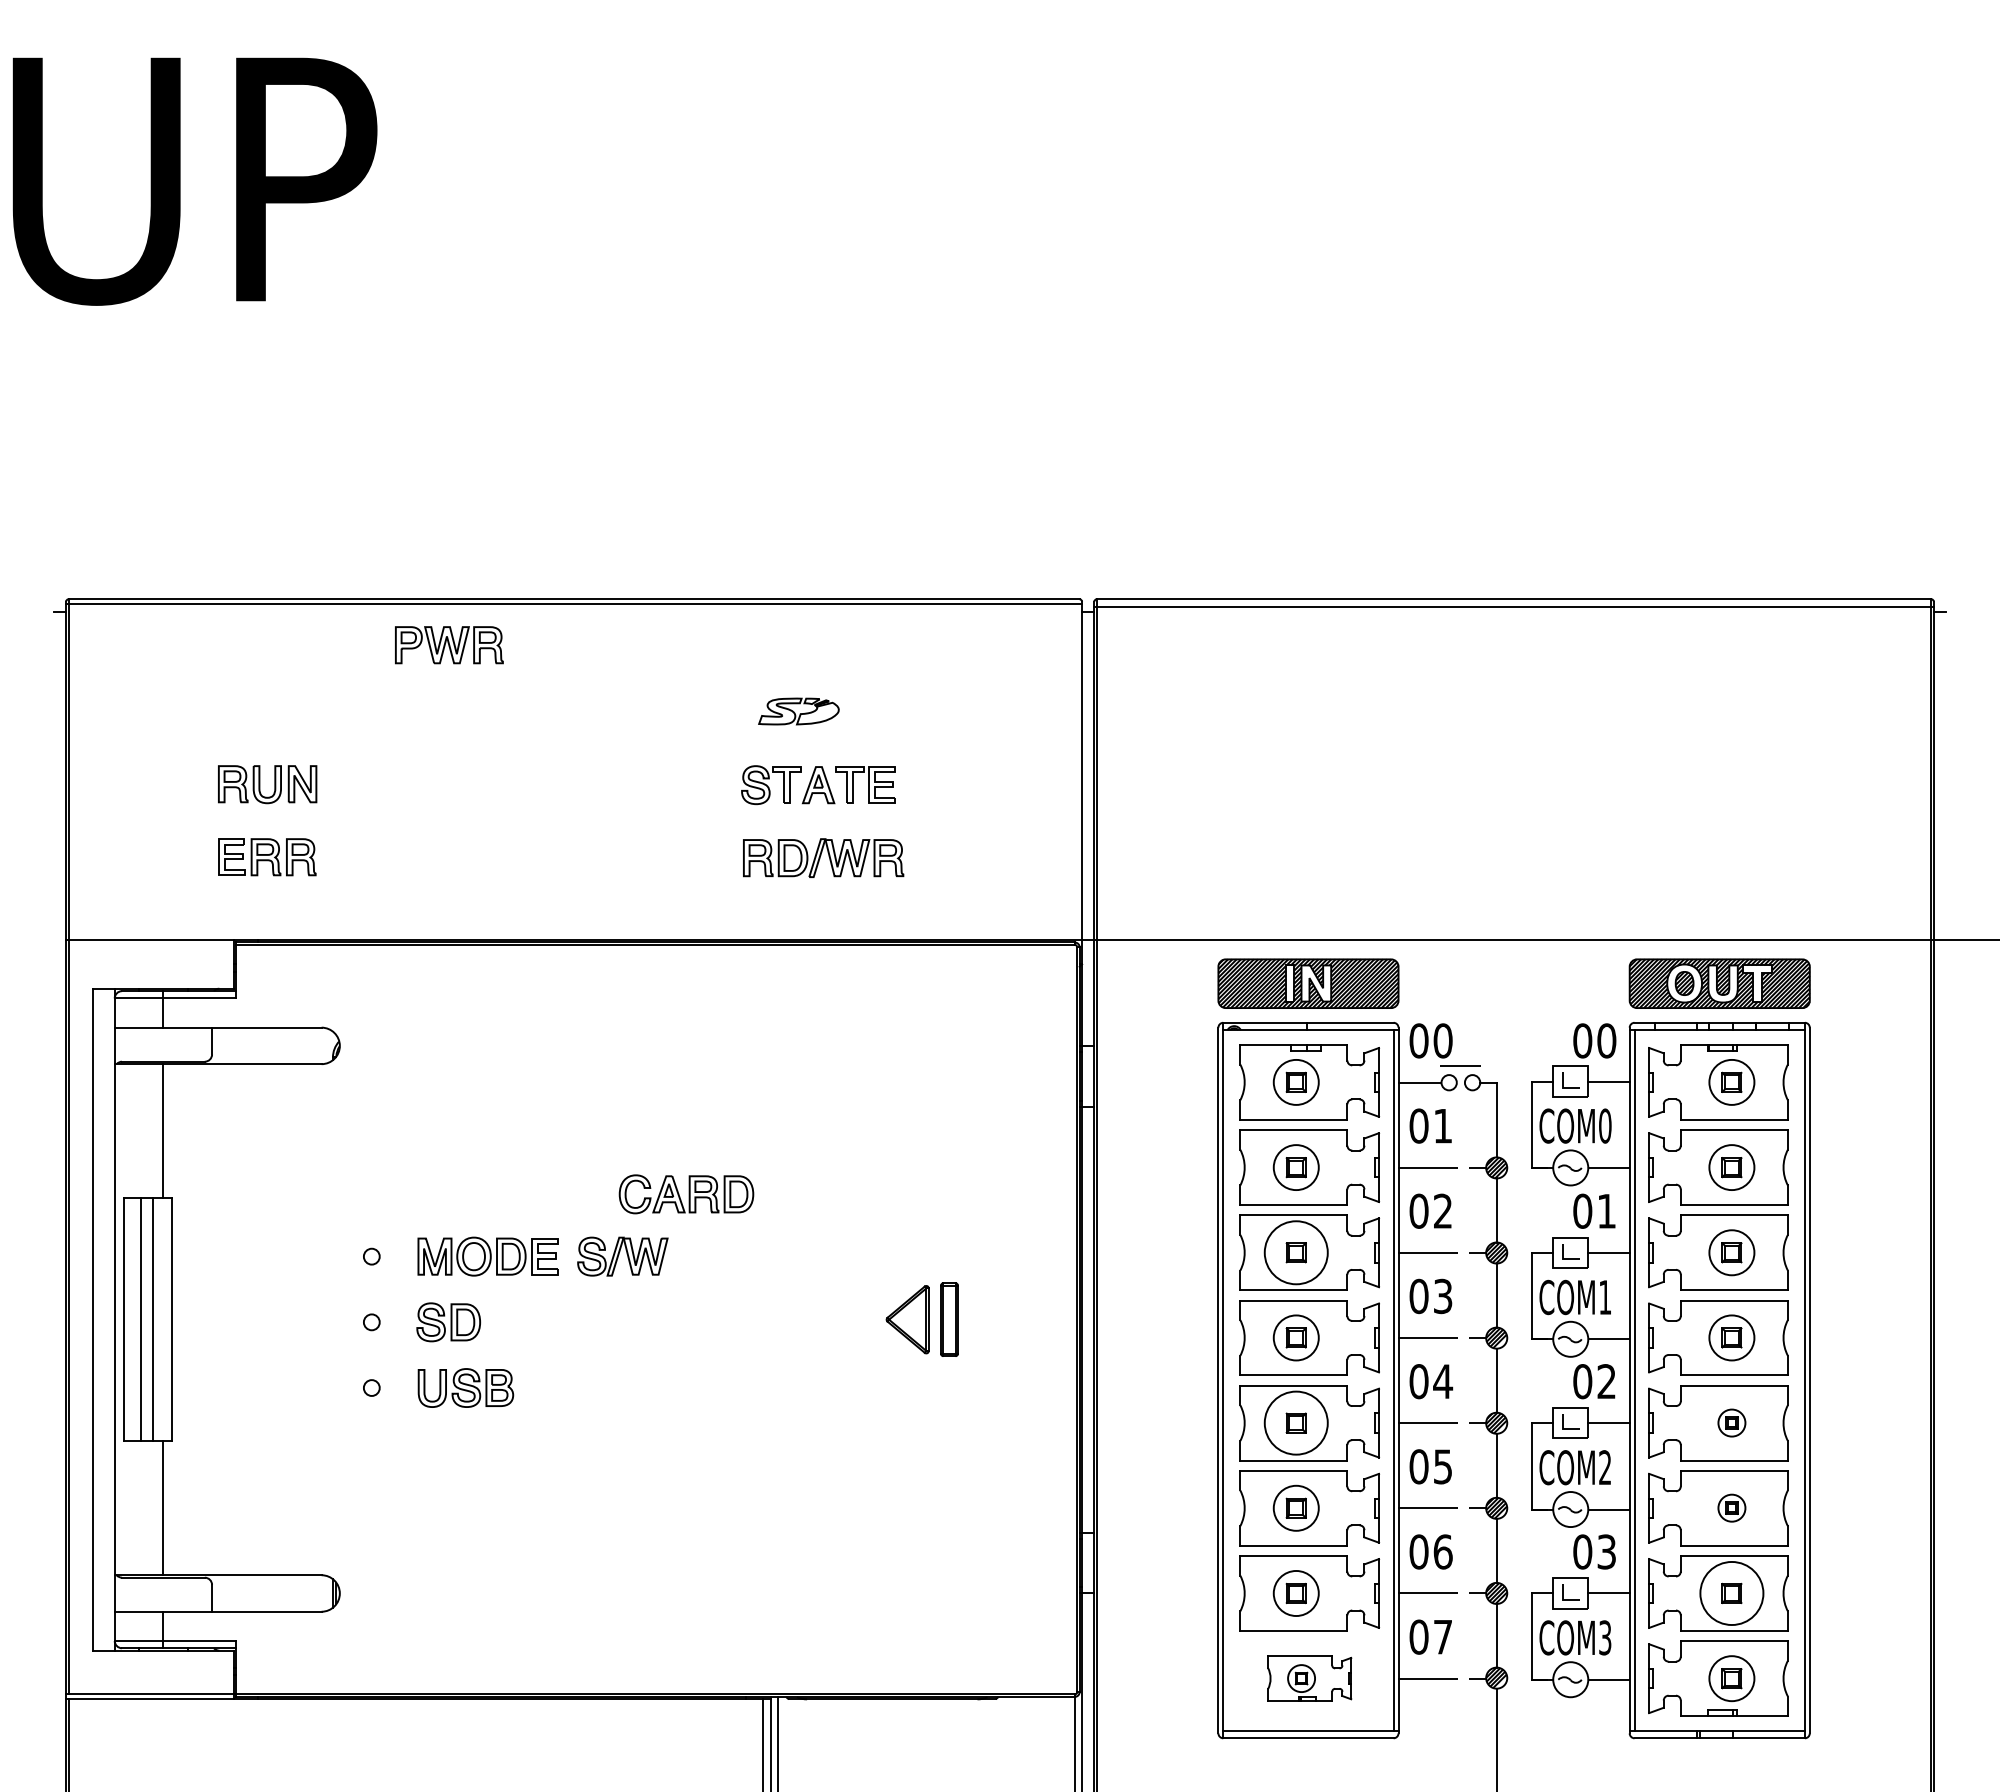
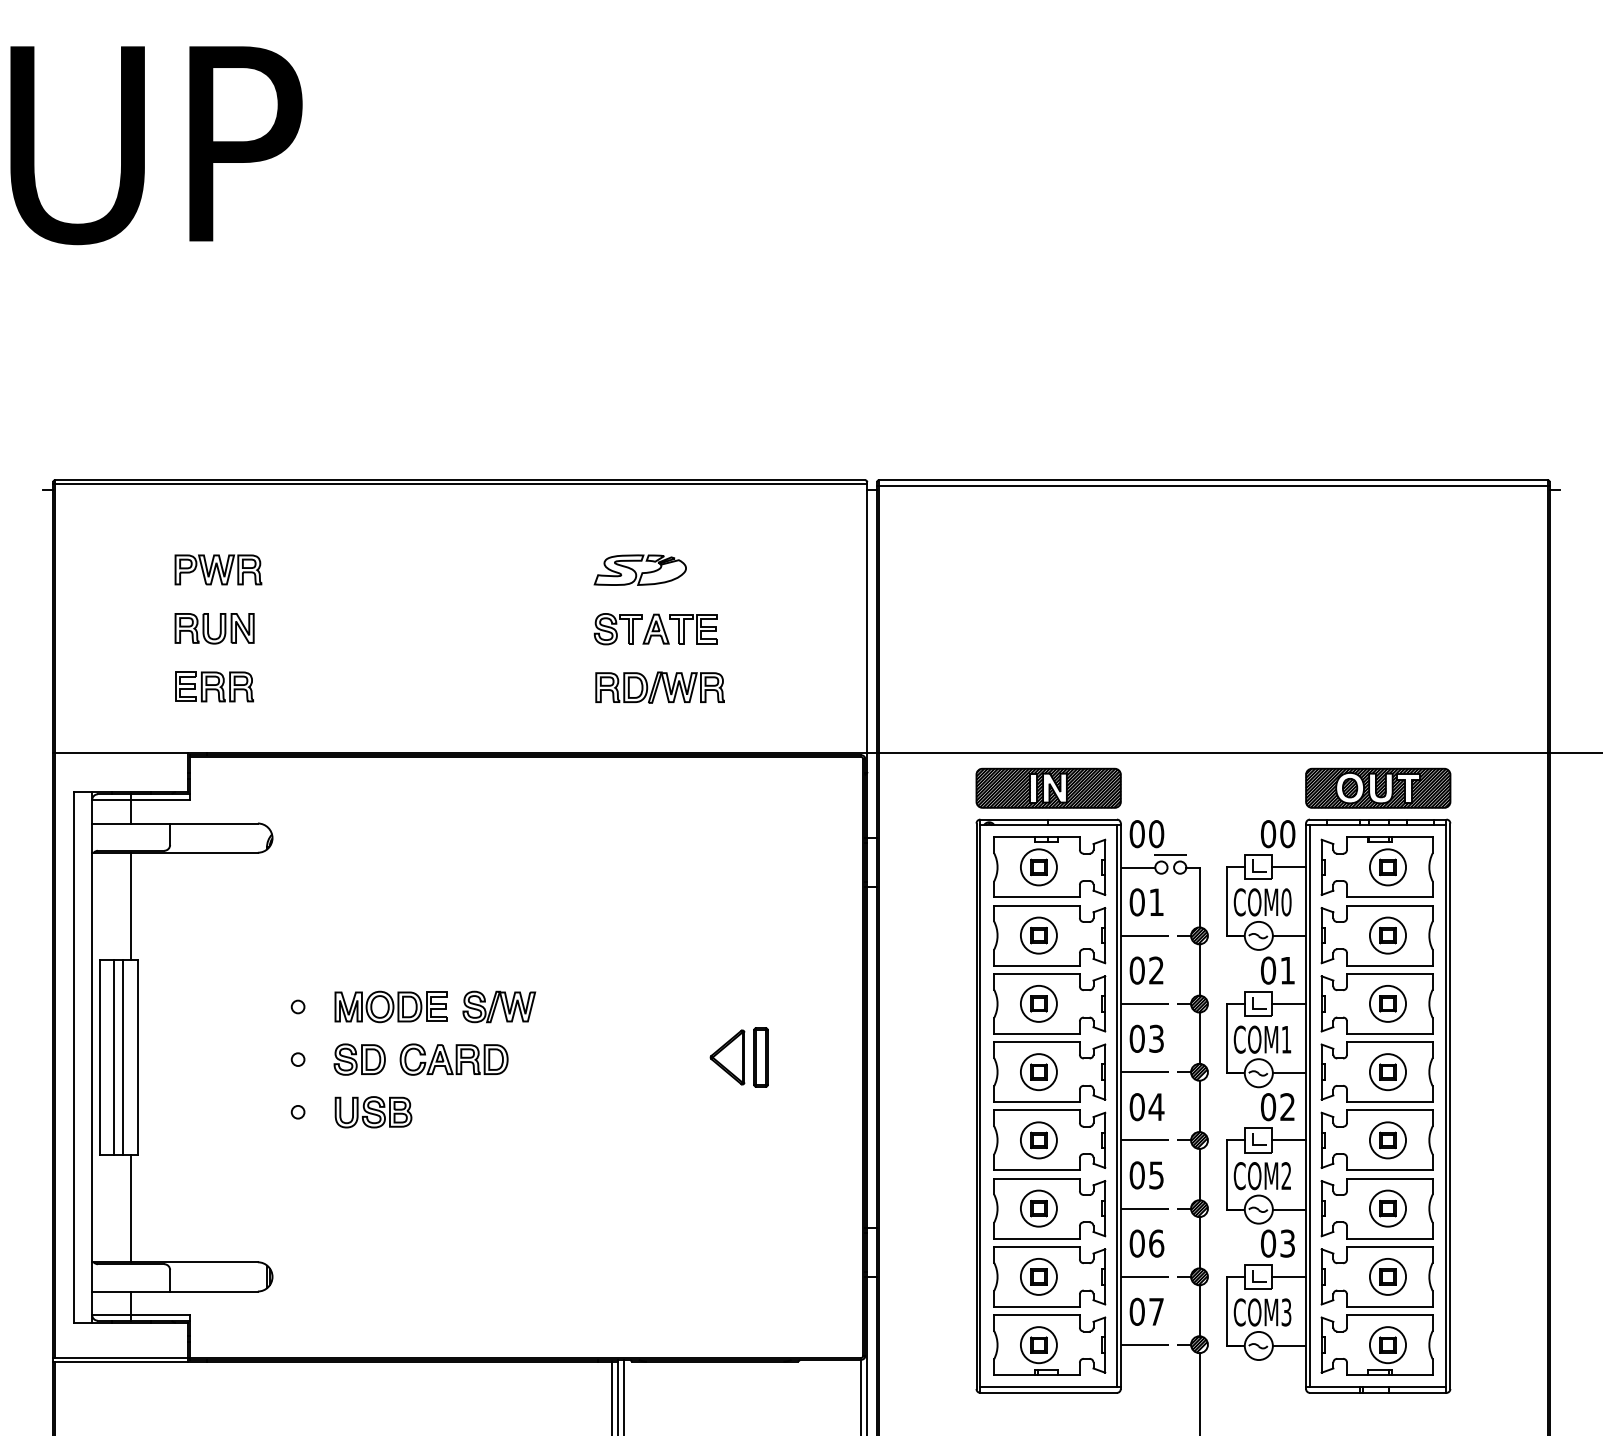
part: (449, 645) -> (218, 570), moved
part: (798, 711) -> (640, 570), size x1.43
part: (686, 1194) -> (454, 1059), moved
circle: (1295, 1252) -> (1038, 1003), size x0.71
circle: (1295, 1422) -> (1038, 1139), size x0.71
part: (1731, 1422) -> (1387, 1139), size x1.67
part: (1731, 1507) -> (1387, 1207), size x1.67
circle: (1731, 1593) -> (1387, 1276), size x0.71
part: (1309, 1678) -> (1049, 1345), size x1.67

